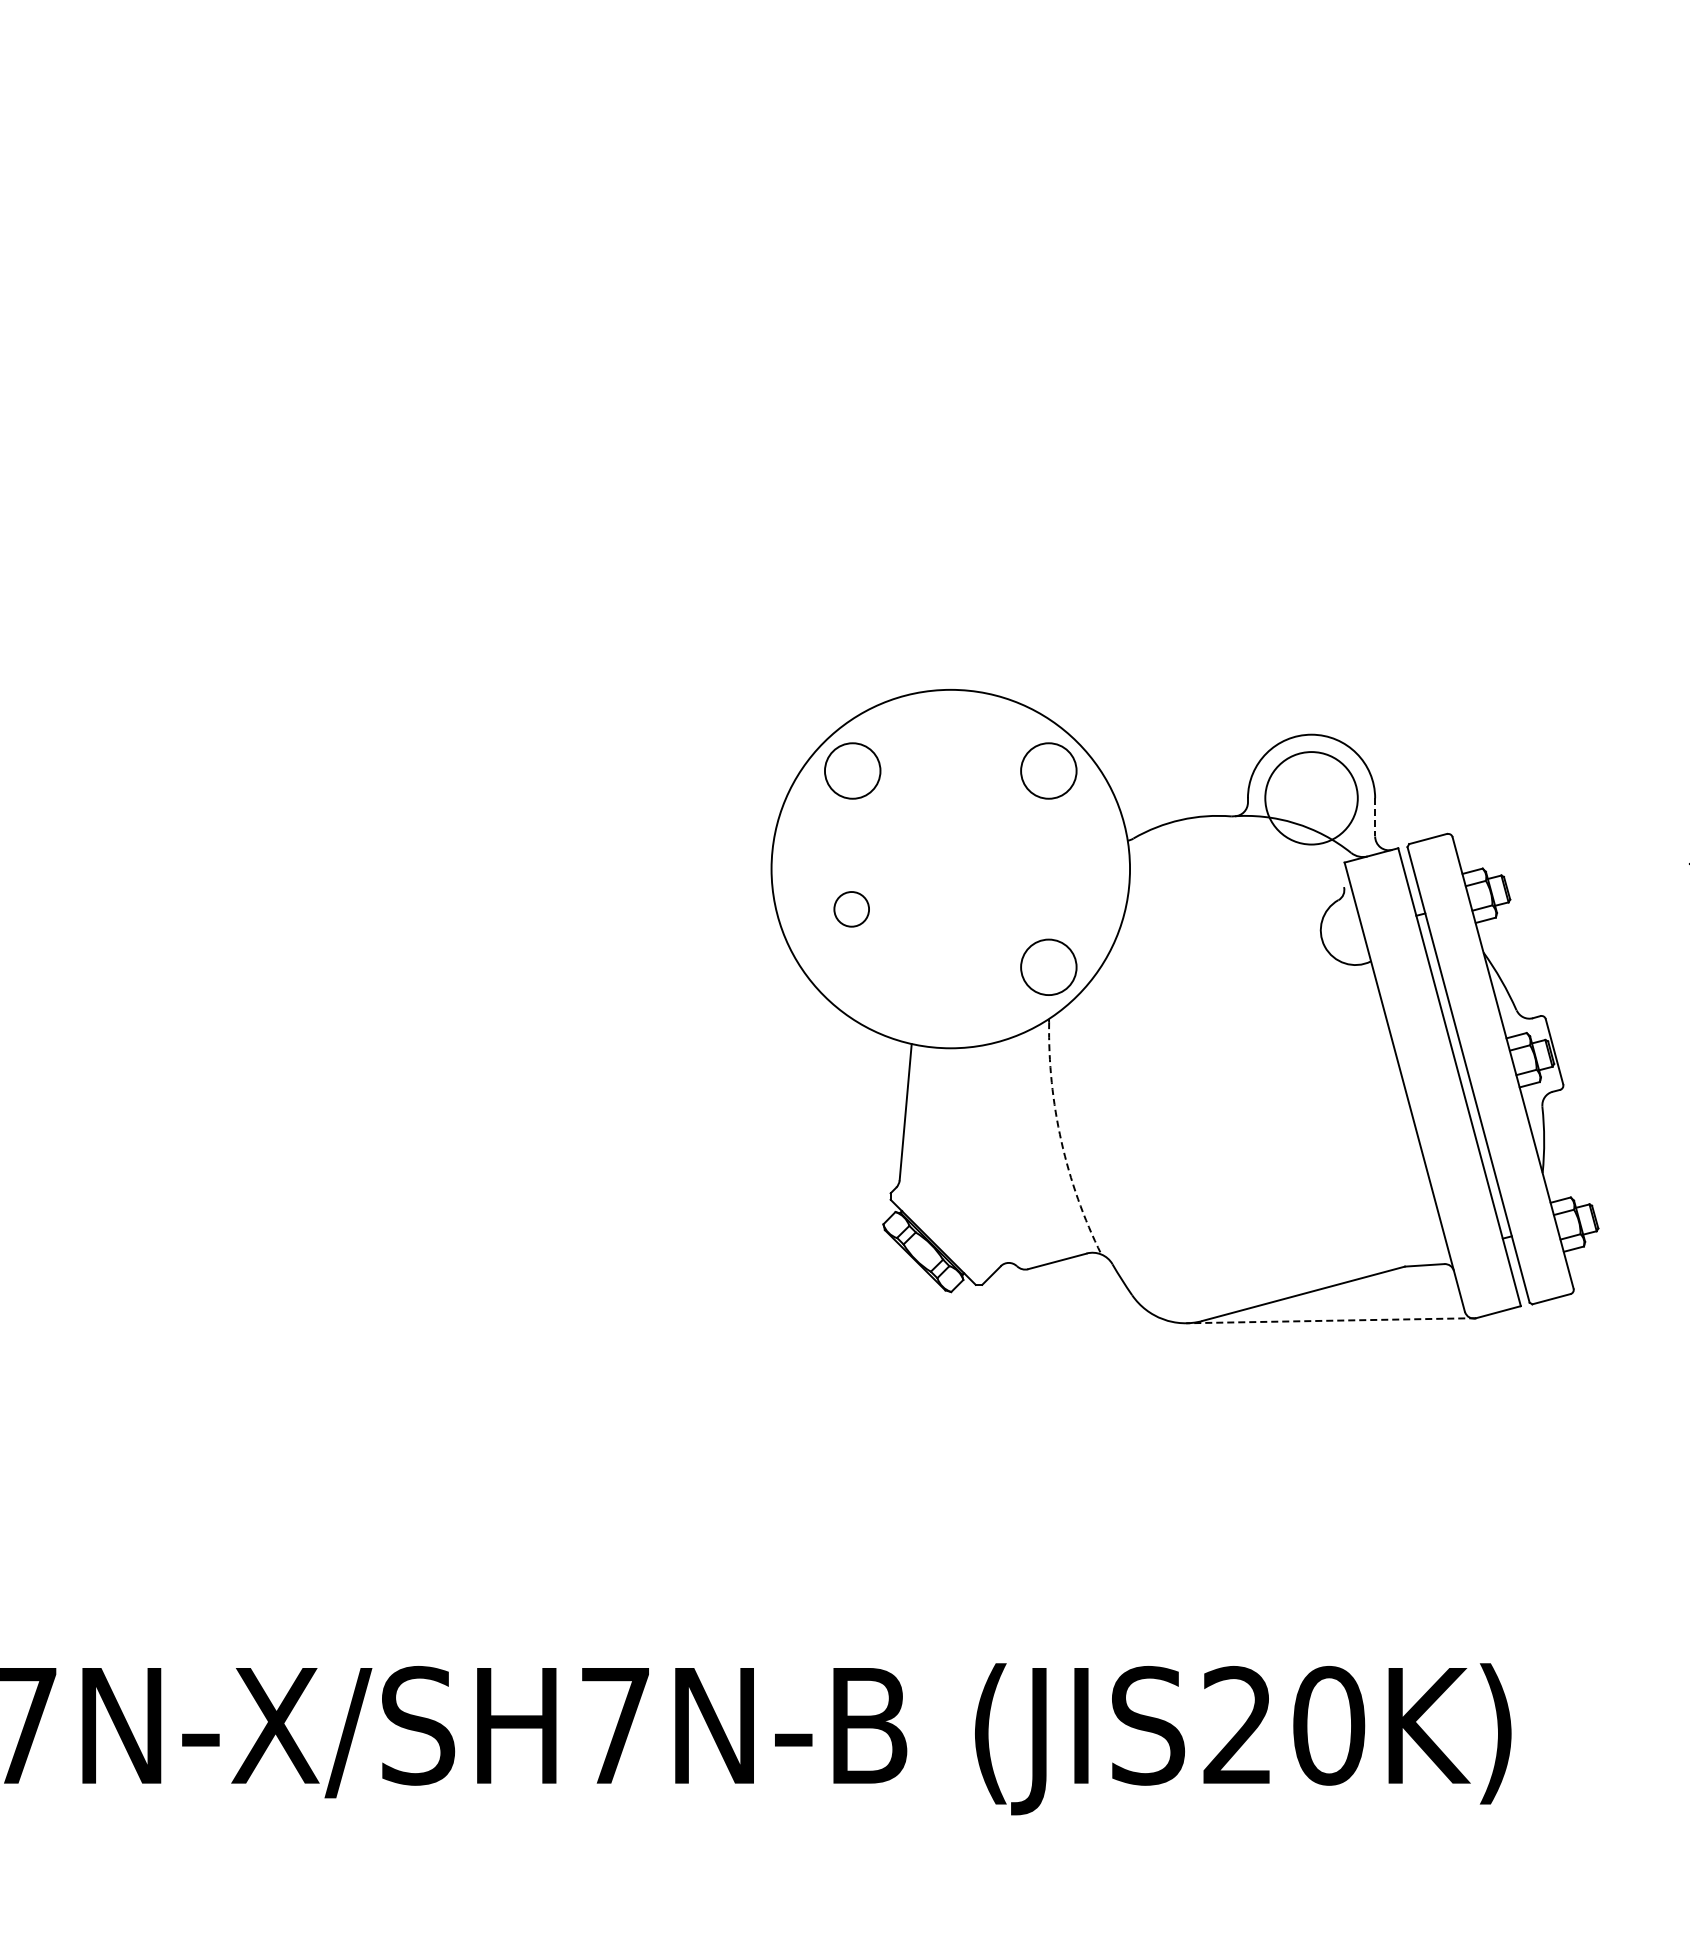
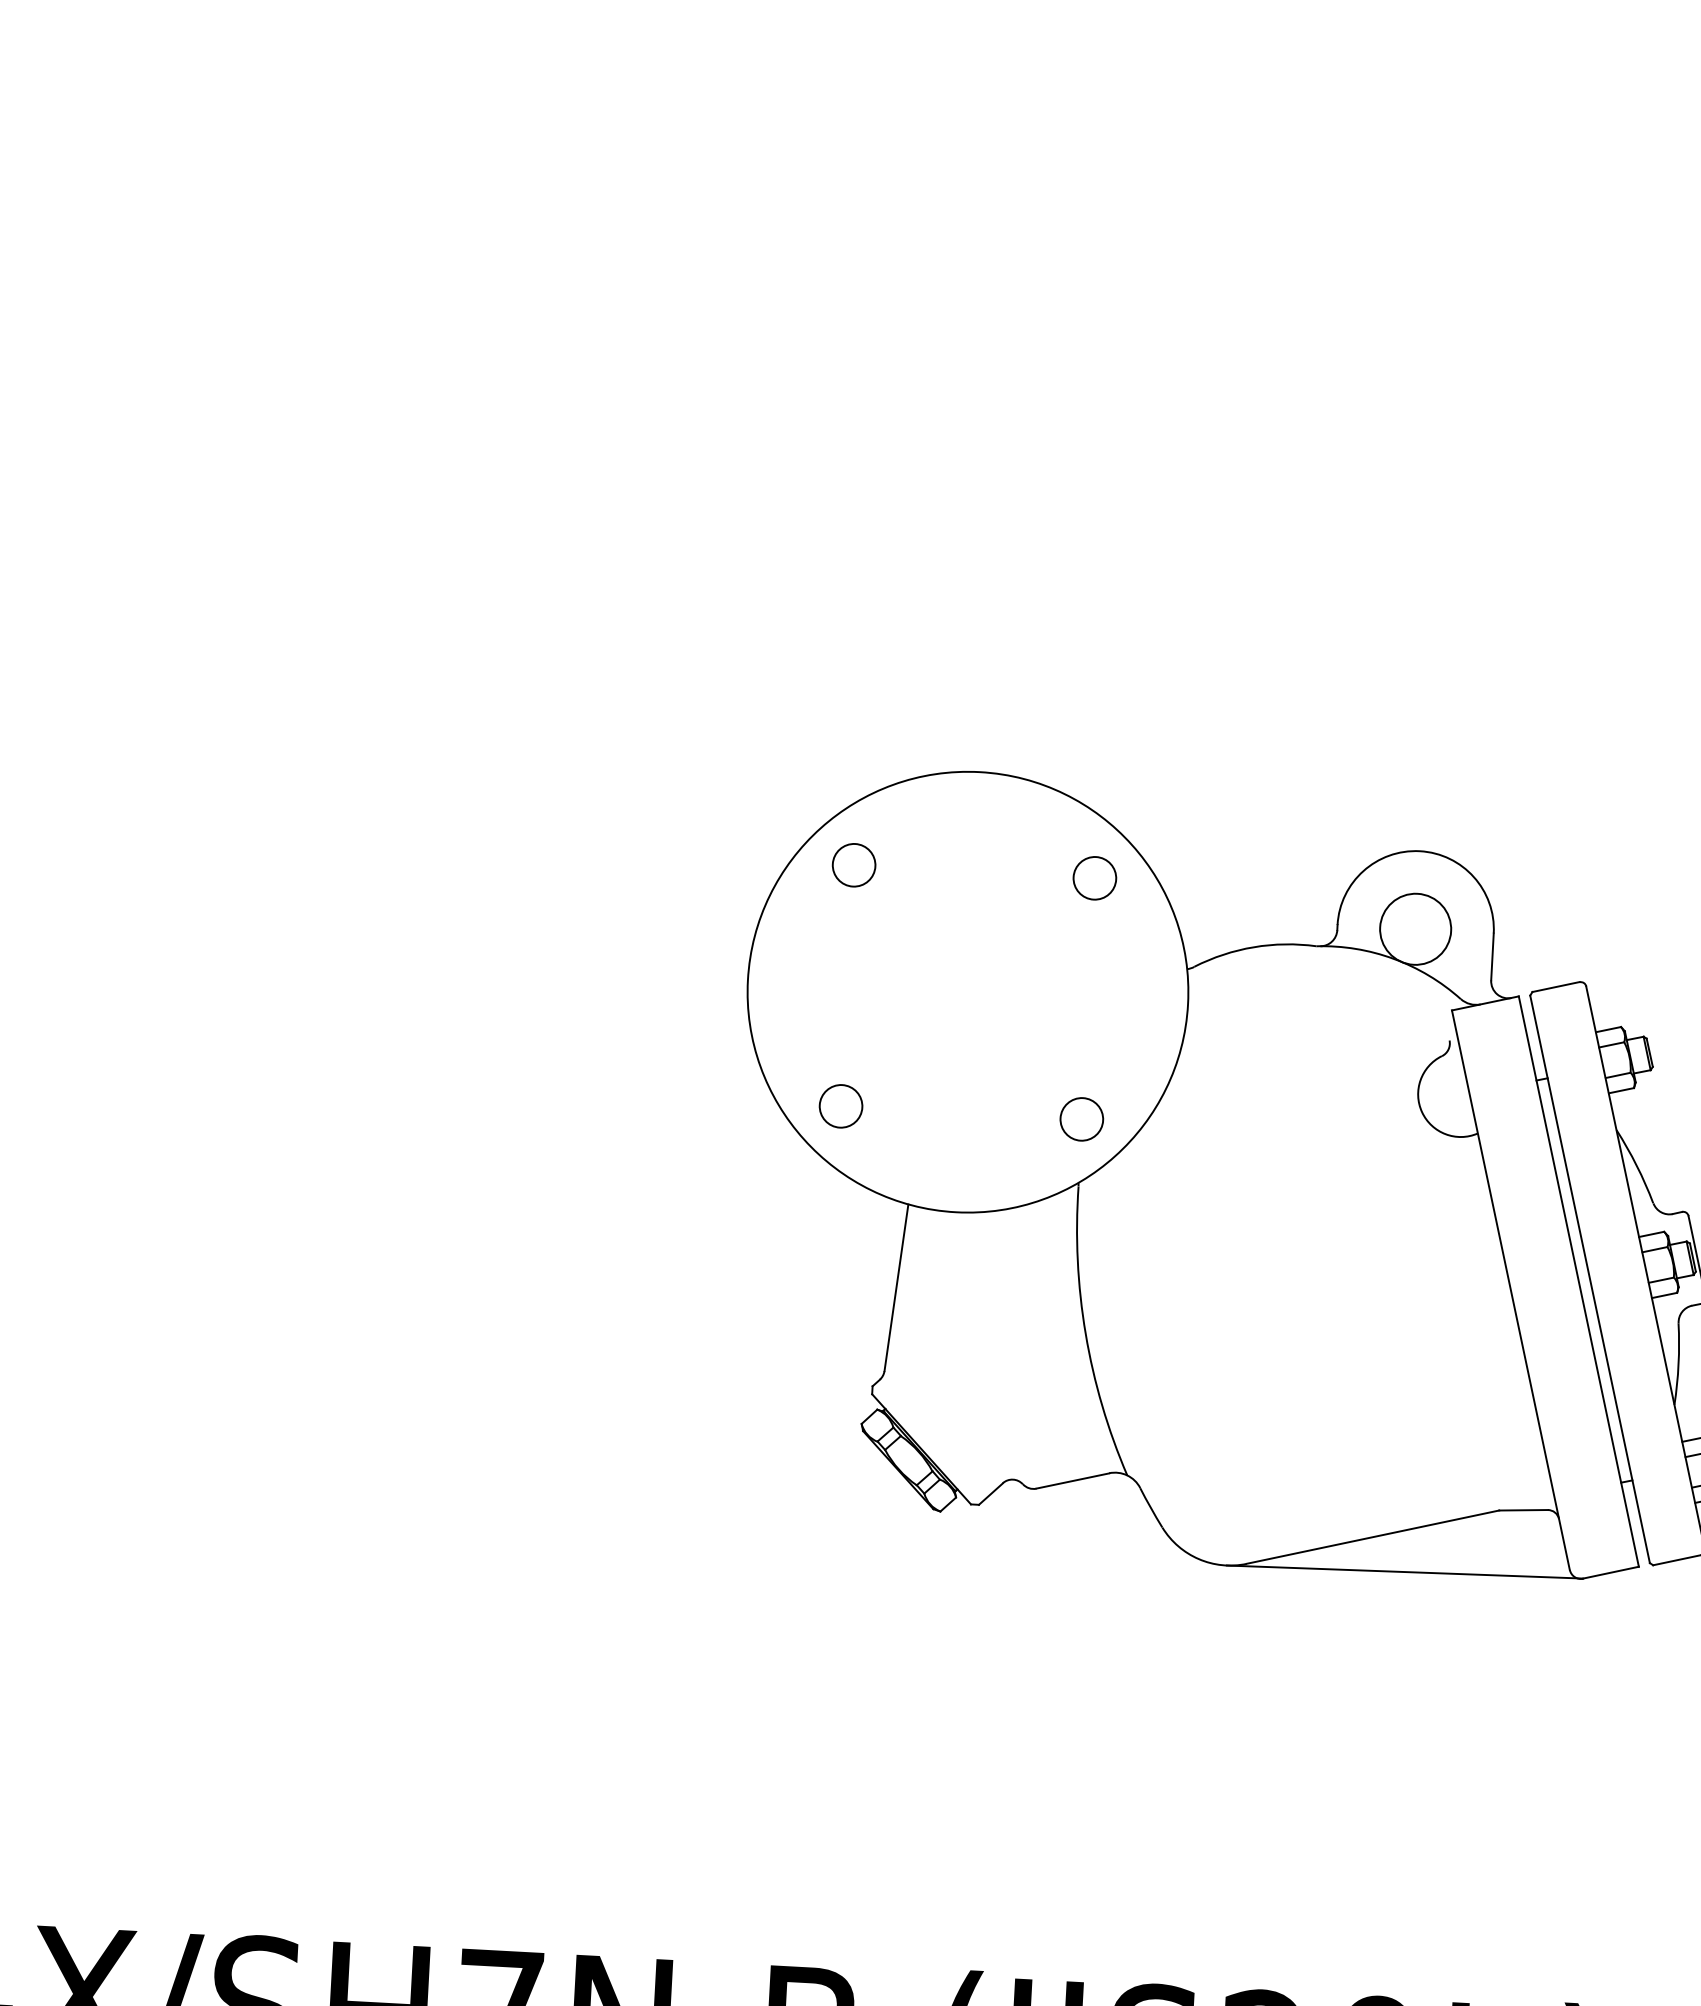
circle: (852, 770) -> (853, 864), size x0.62
circle: (1048, 770) -> (1094, 877), size x0.62
circle: (1311, 798) -> (1415, 929), size x0.62
line: (1375, 817) -> (1492, 957), dashed -> solid
circle: (851, 909) -> (840, 1106), moved
circle: (1048, 967) -> (1081, 1119), size x0.62
arc: (1061, 1141) -> (1085, 1334), dashed -> solid
line: (1330, 1320) -> (1404, 1571), dashed -> solid

